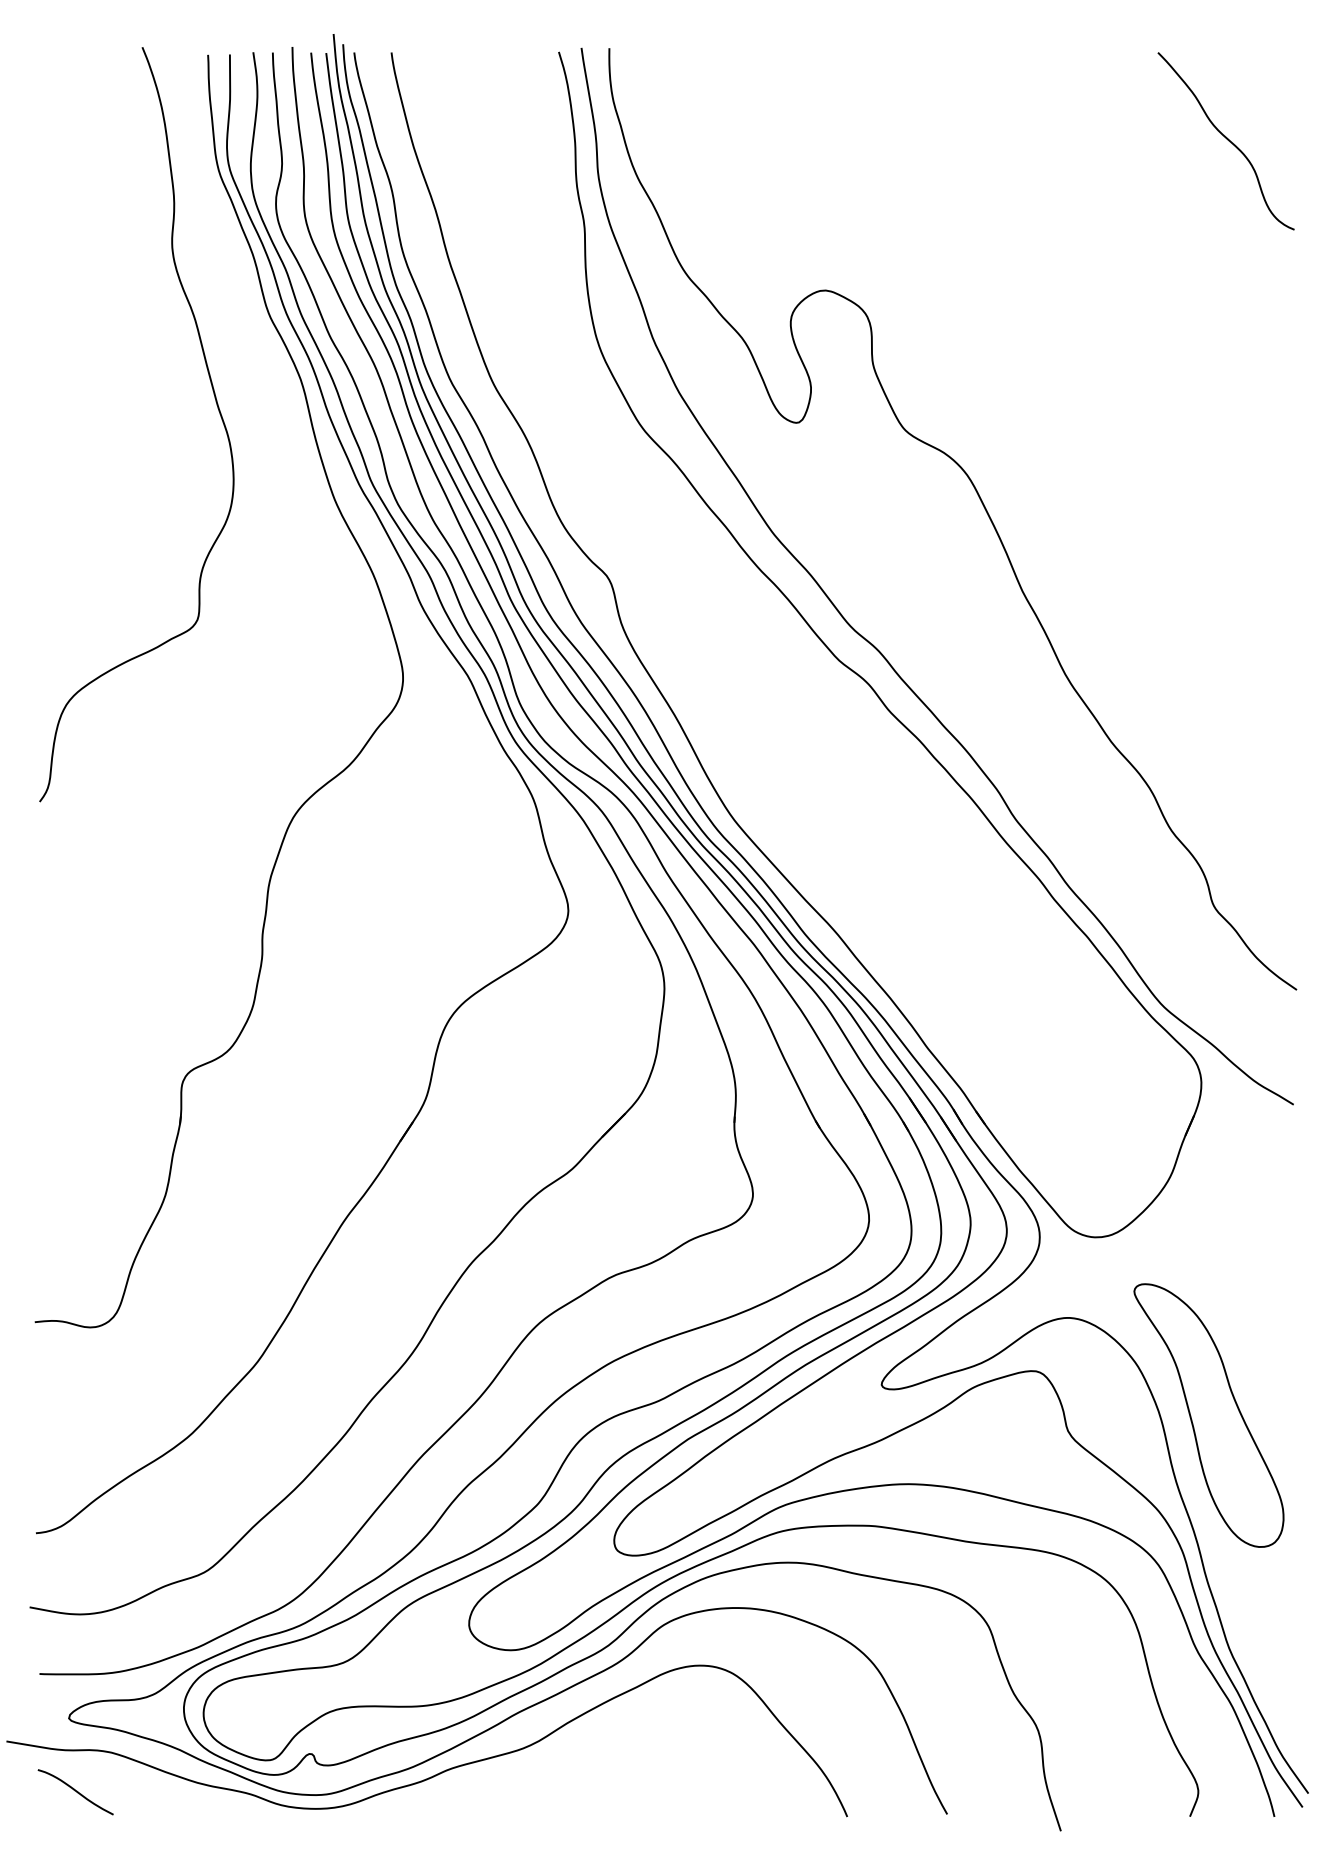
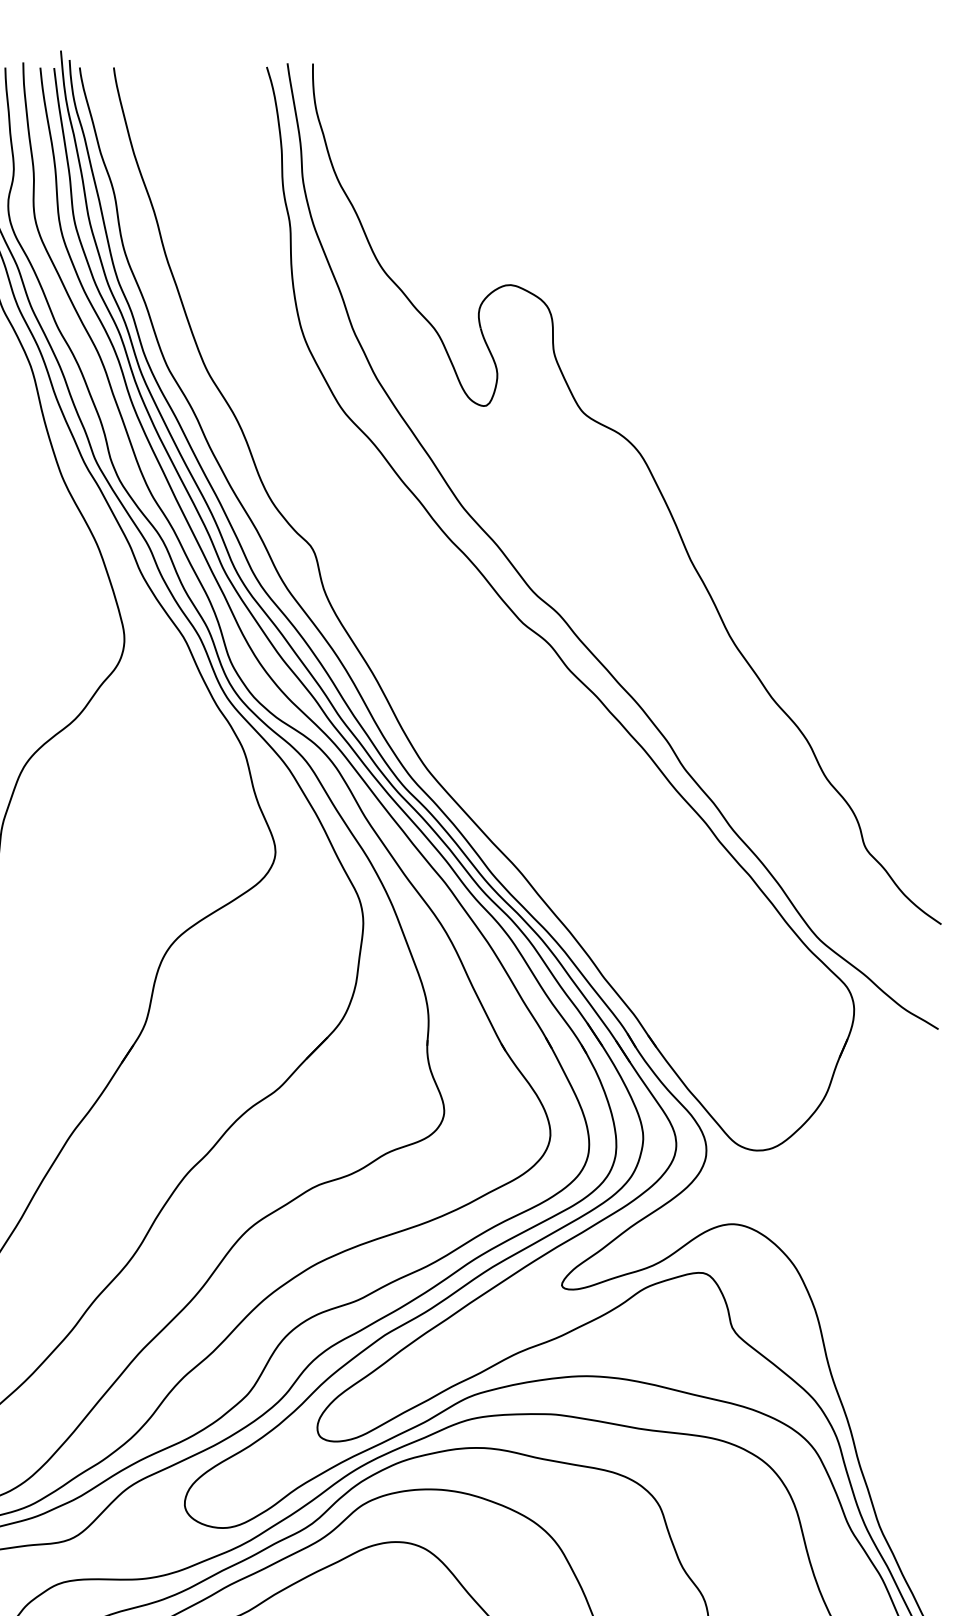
curve: (1226, 139) -> (877, 147), removed
part: (1208, 1415) -> (860, 1313), removed

